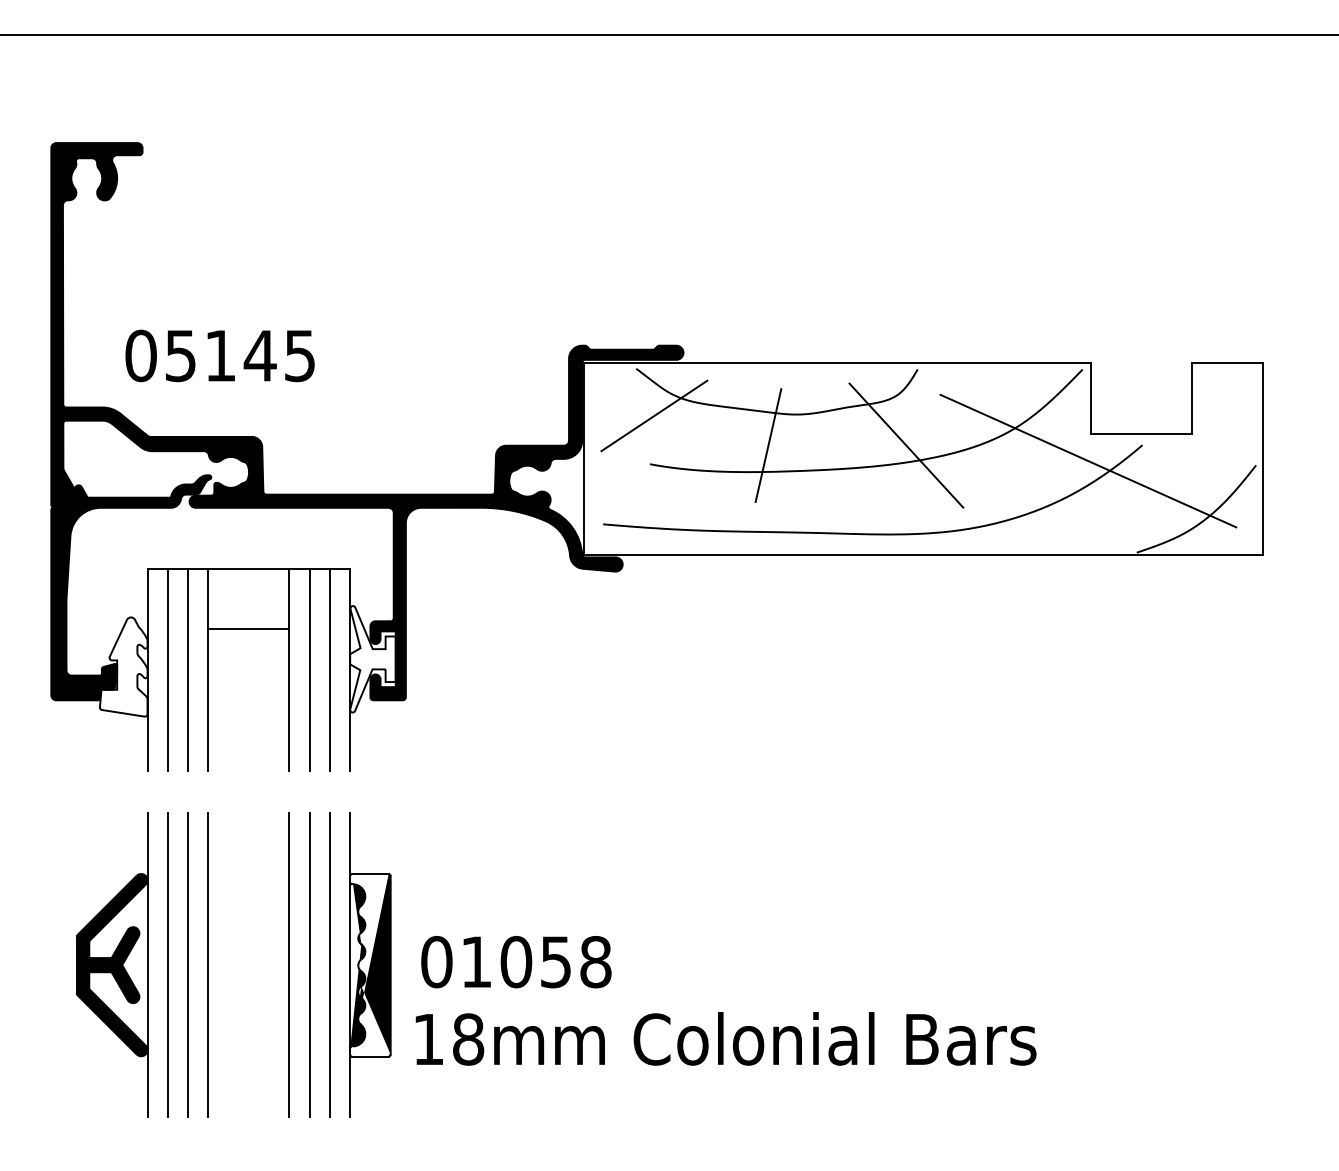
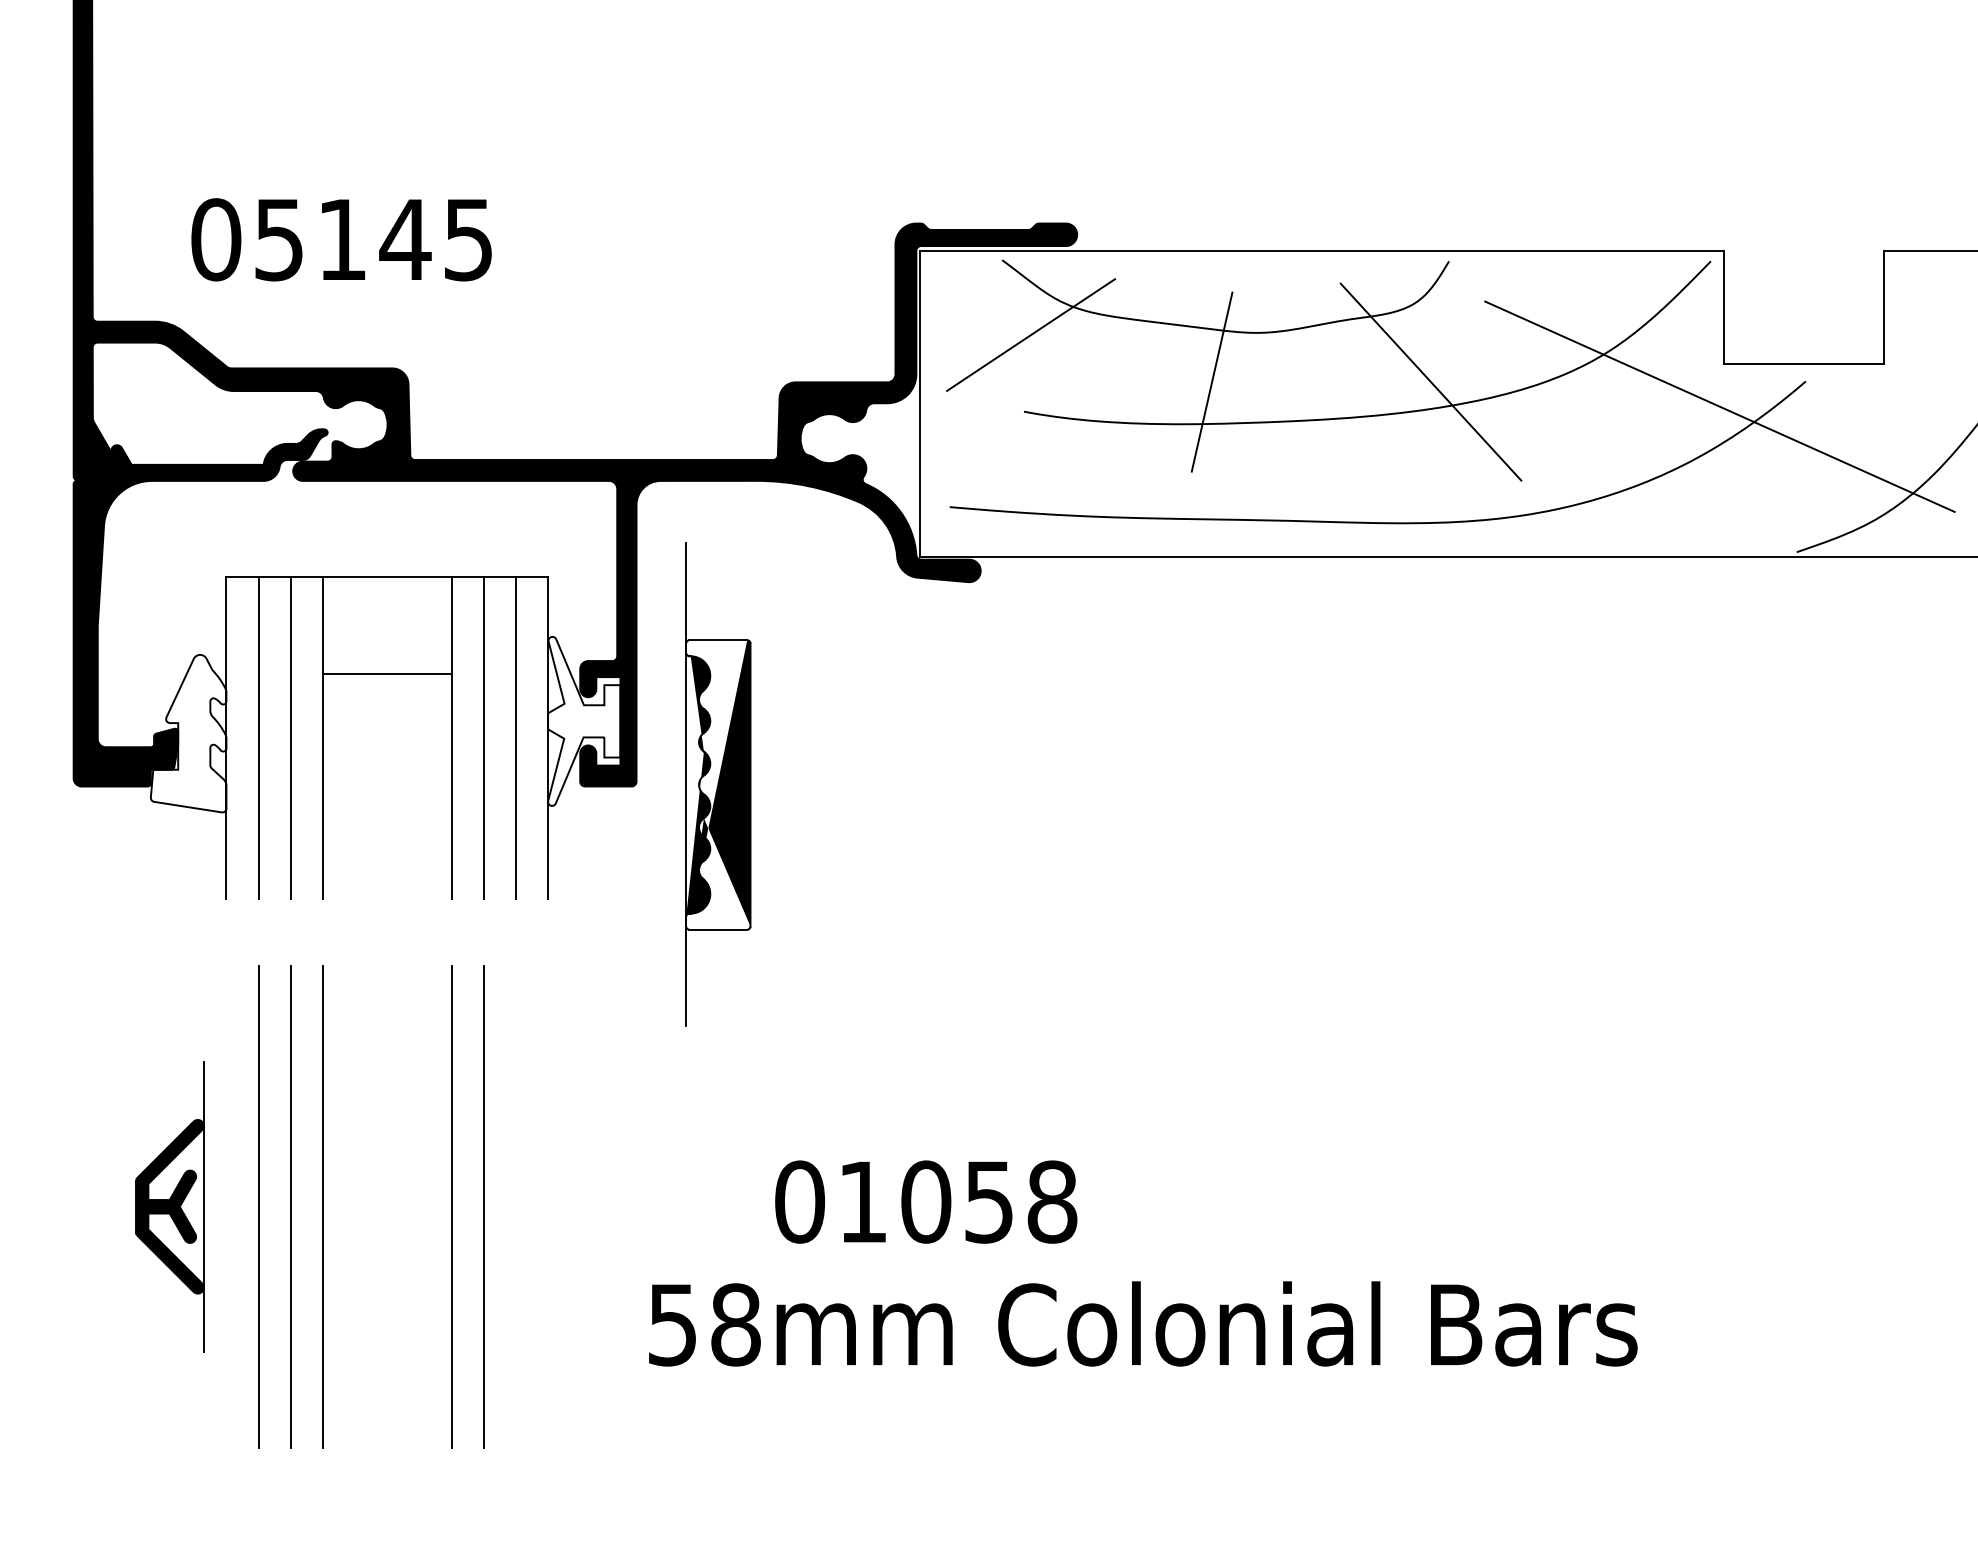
text: (516, 962) -> (926, 1202), moved
part: (111, 964) -> (169, 1205), size x0.6
part: (370, 964) -> (718, 783), moved
line: (329, 965) -> (515, 1207), removed
text: (428, 1039) -> (672, 1324), 18mm -> 58mm

